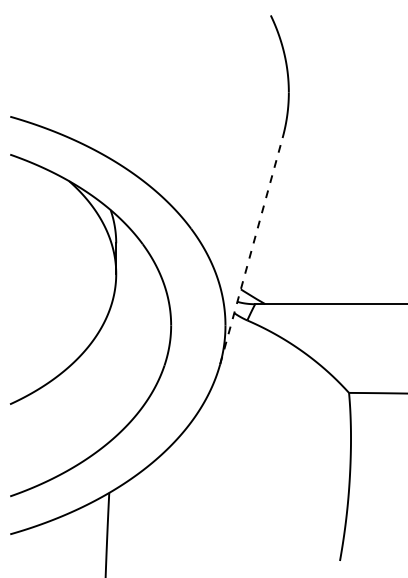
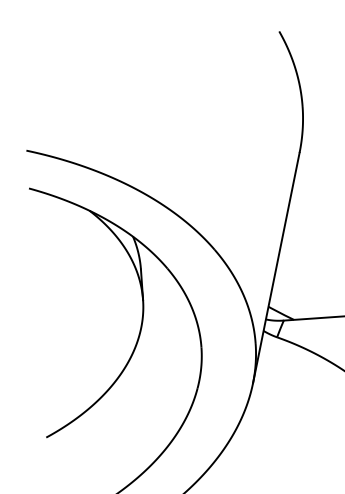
line: (251, 250) -> (276, 267), dashed -> solid

